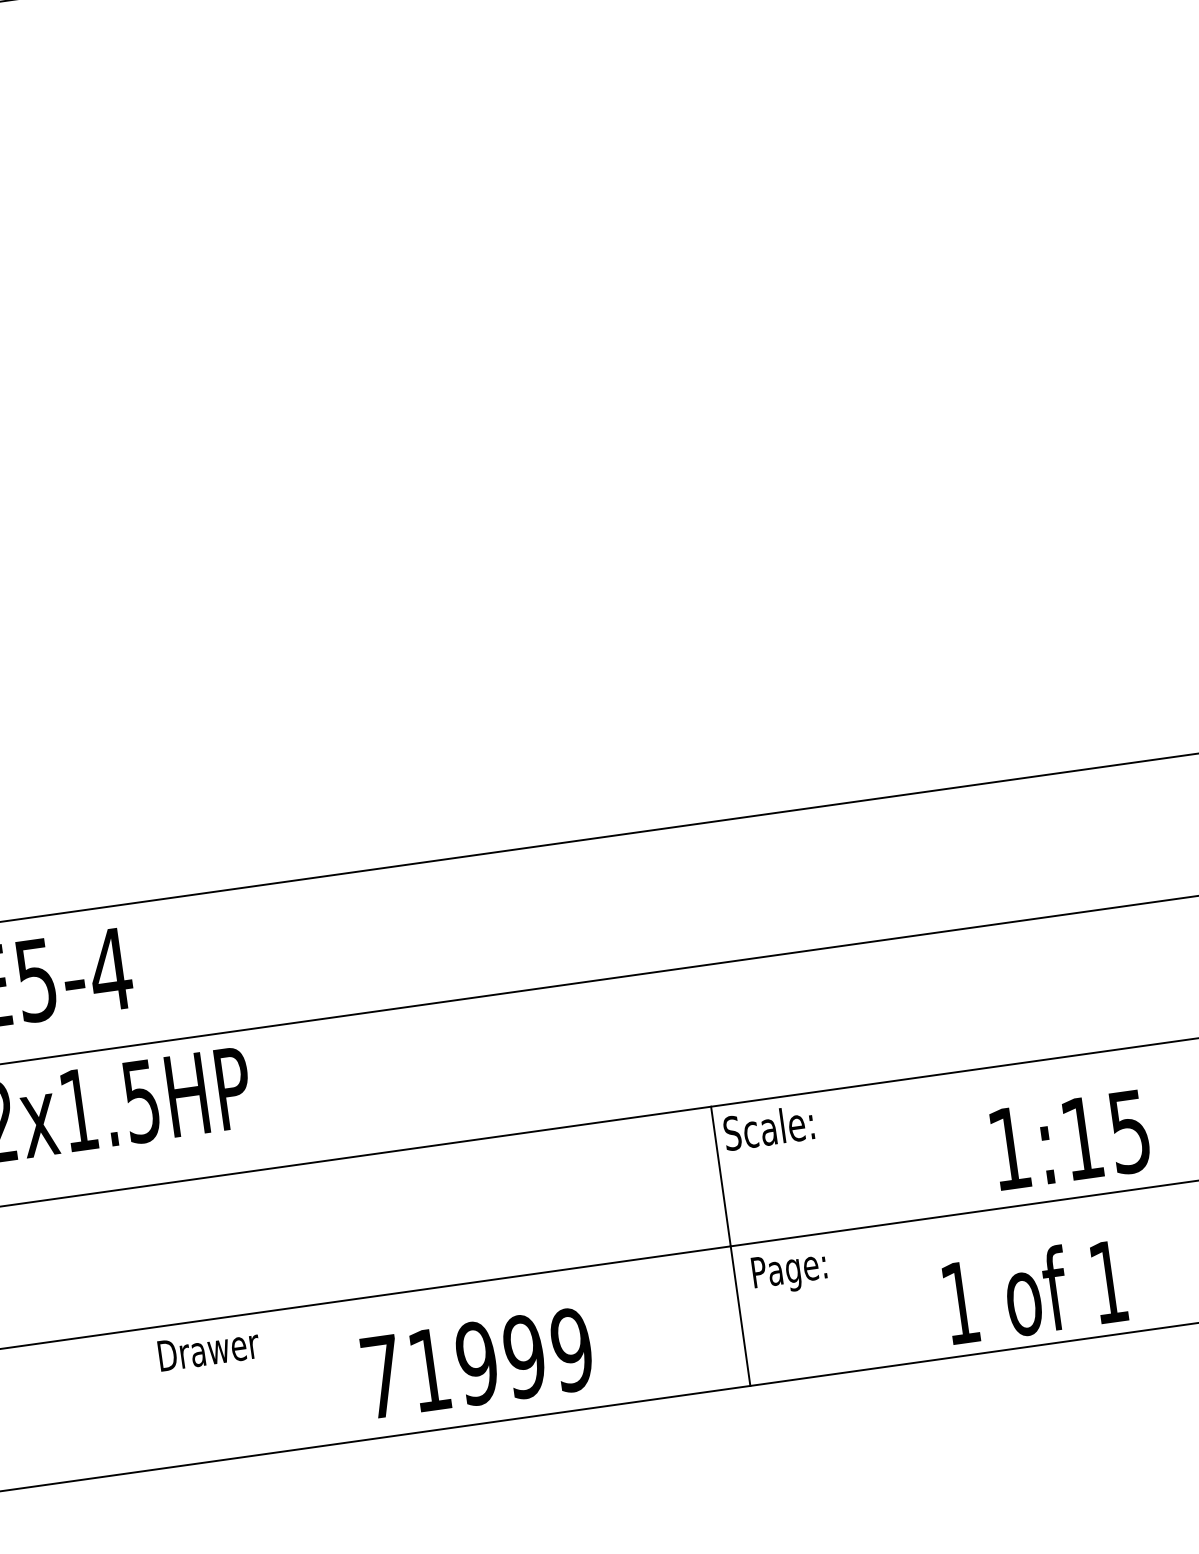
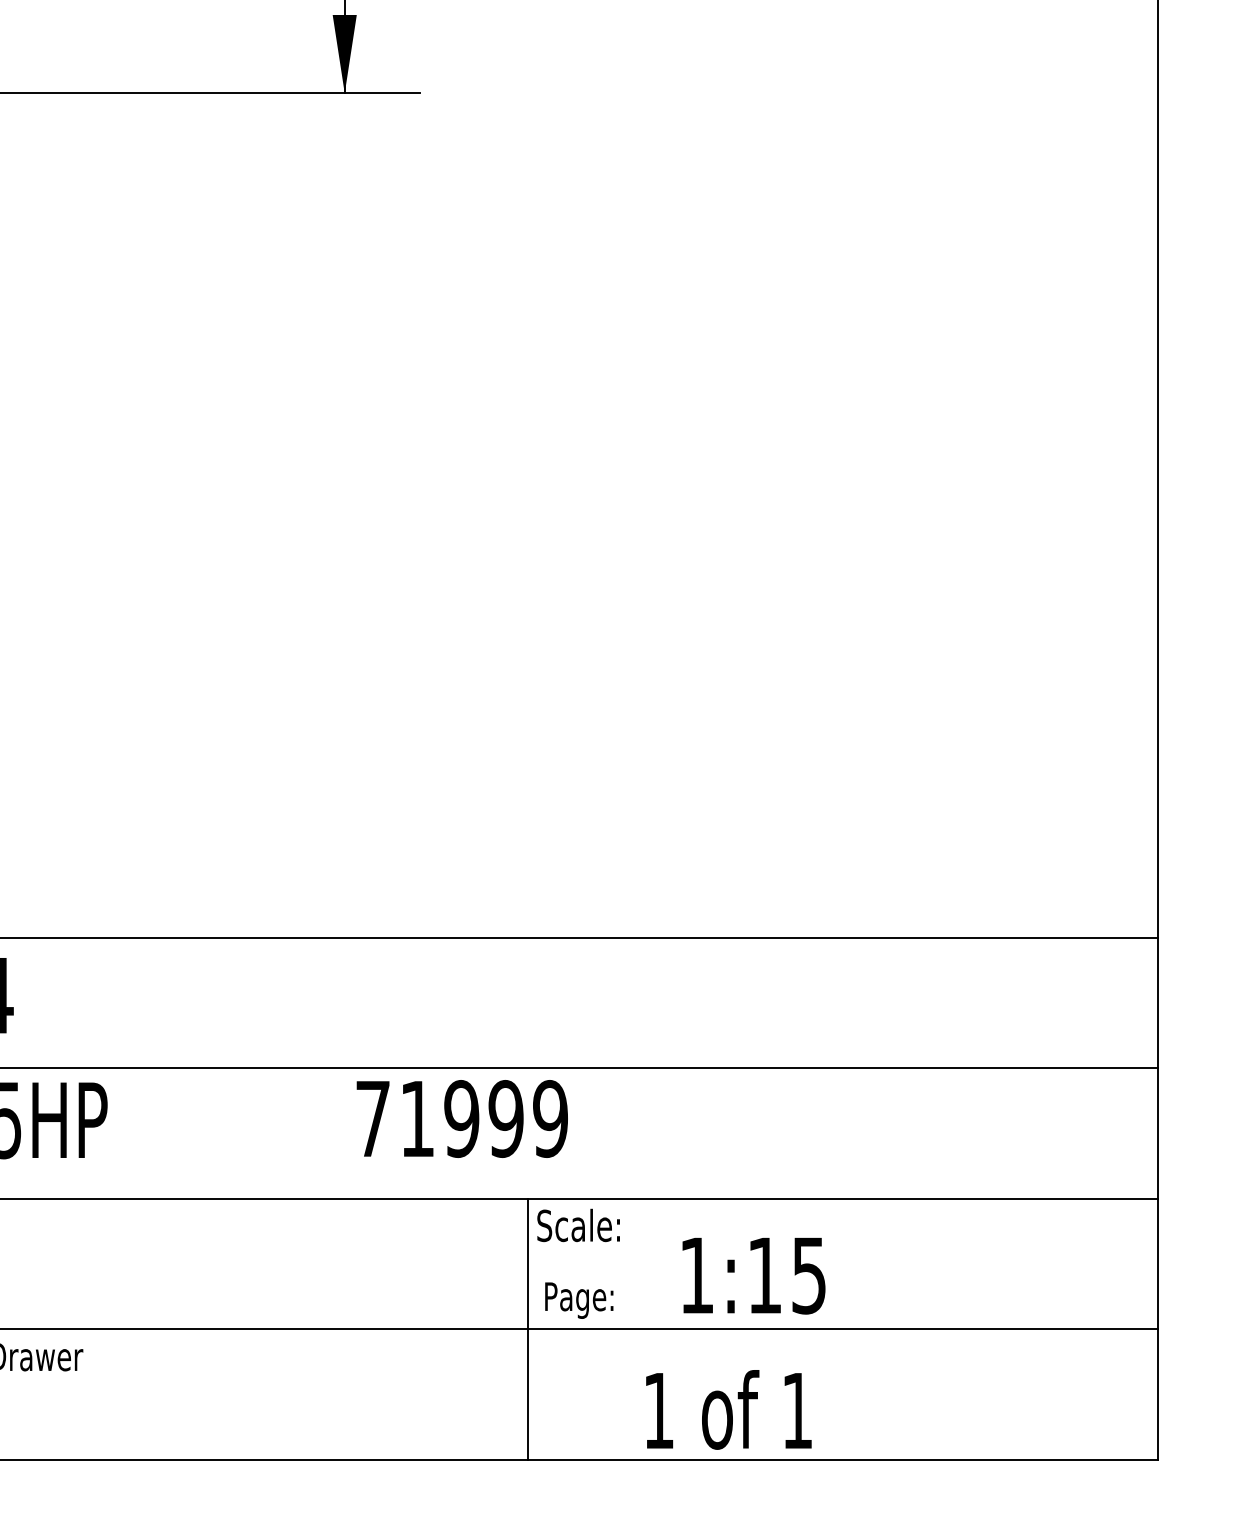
text: (1070, 1141) -> (753, 1276), moved
text: (789, 1272) -> (579, 1300), moved
text: (1034, 1291) -> (728, 1409), moved
text: (476, 1362) -> (461, 1118), moved

